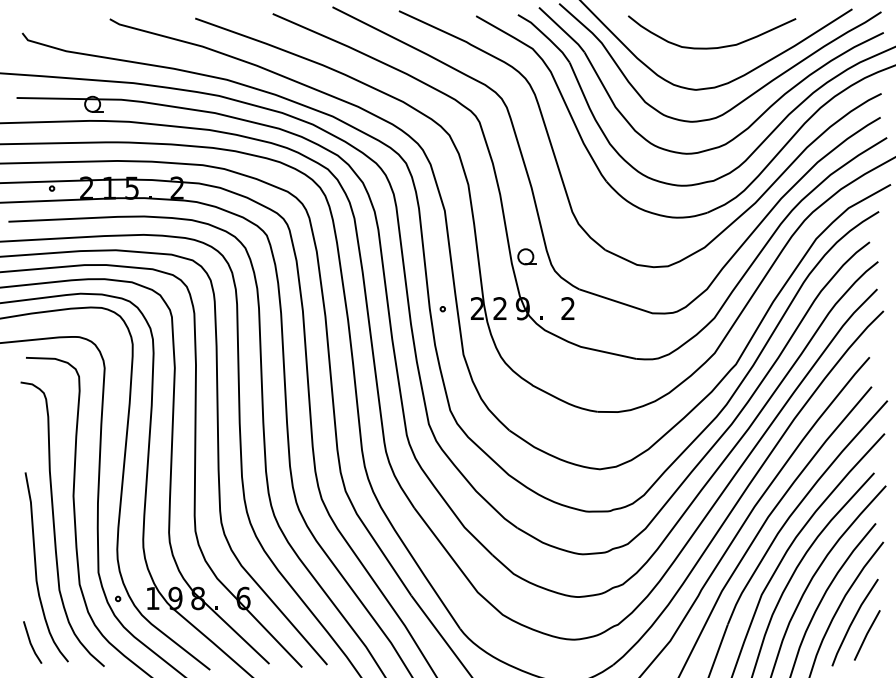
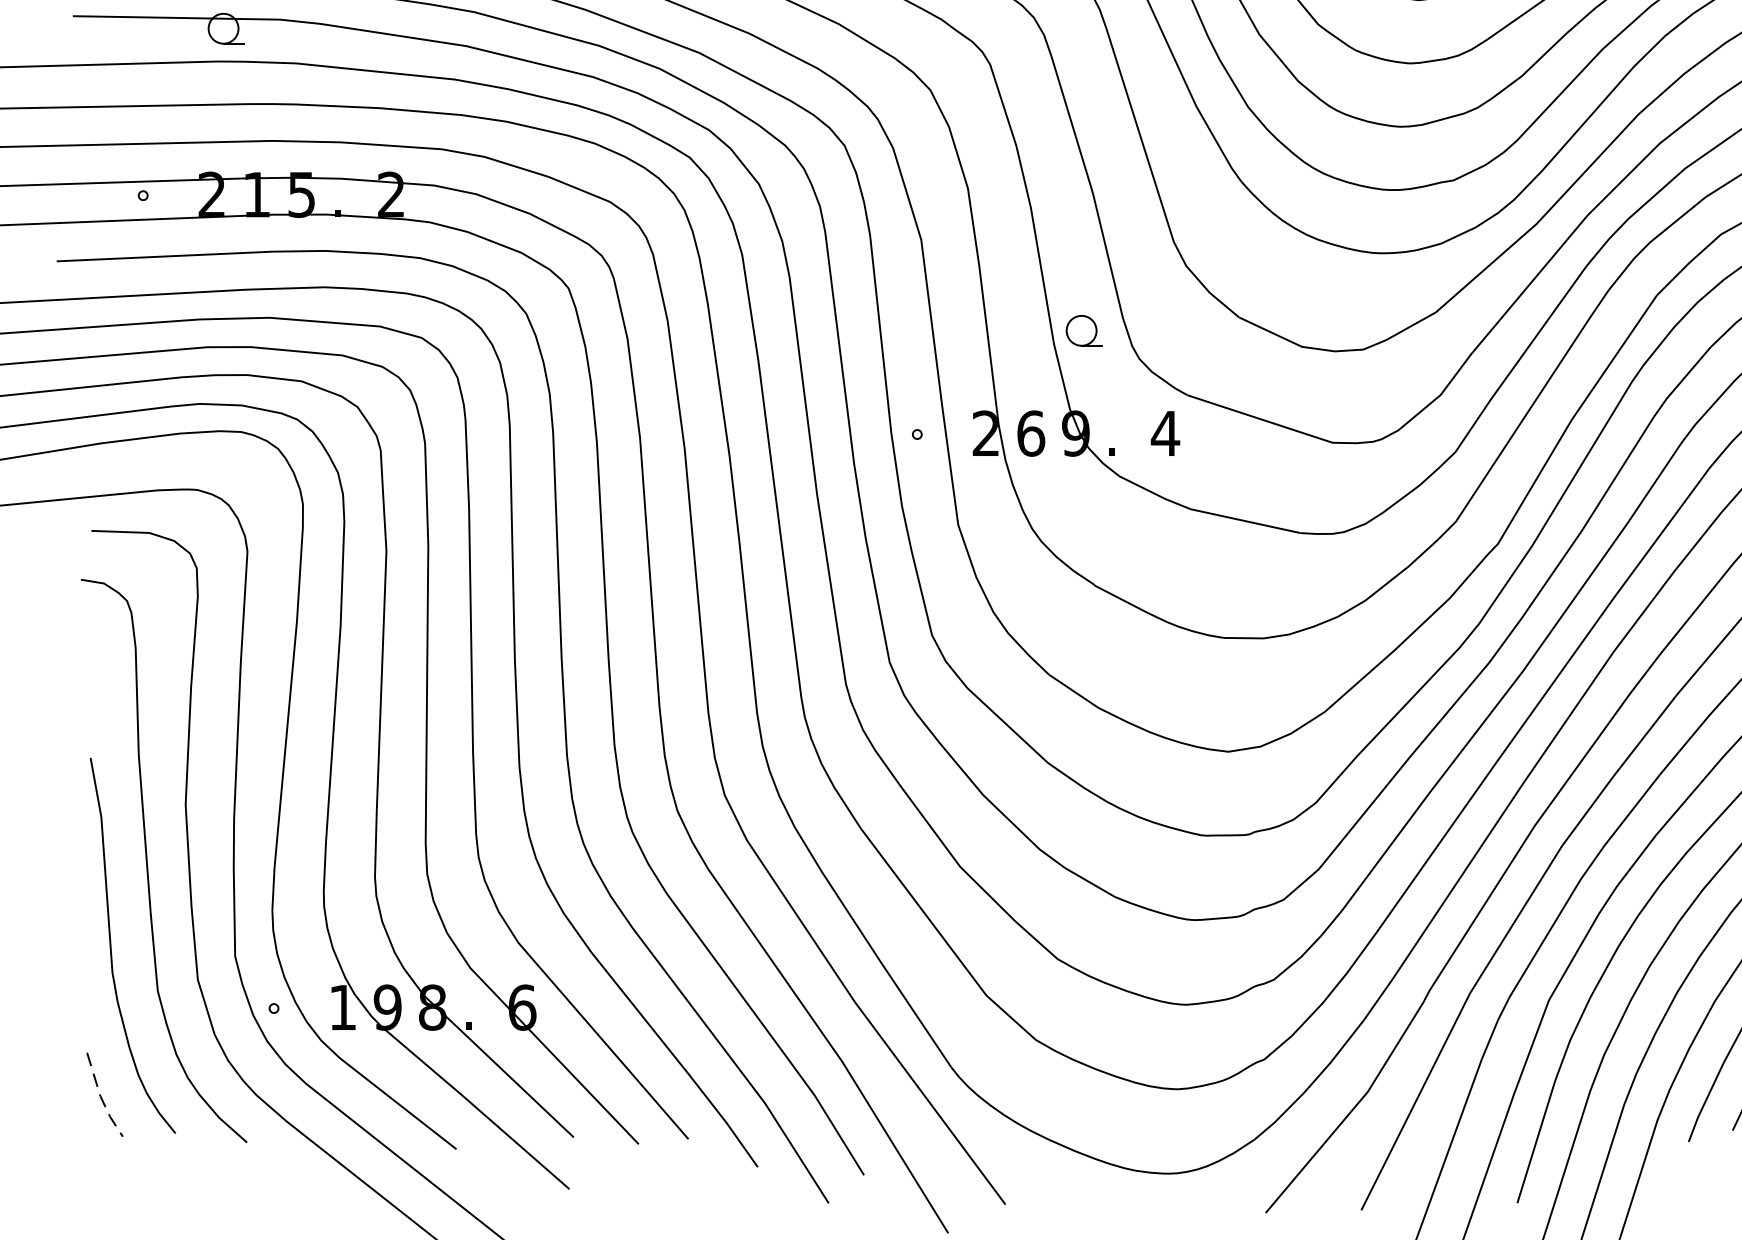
text: (500, 308) -> (1031, 433), 2 -> 6
text: (567, 308) -> (1164, 433), 2 -> 4
line: (30, 644) -> (100, 1098), solid -> dashed

